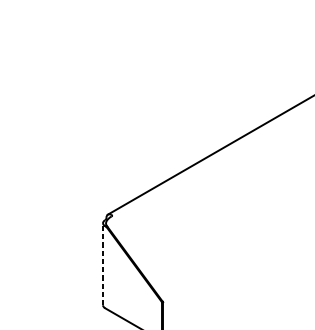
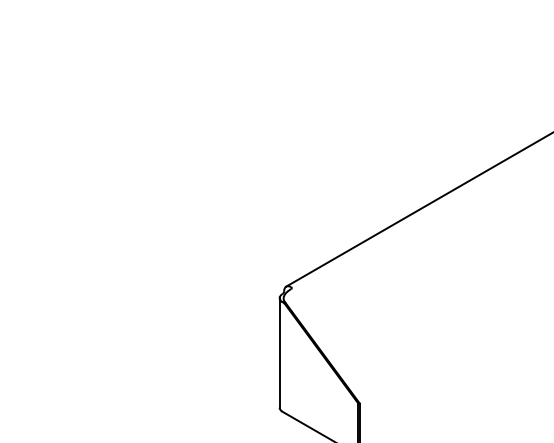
line: (102, 263) -> (279, 352), dashed -> solid

